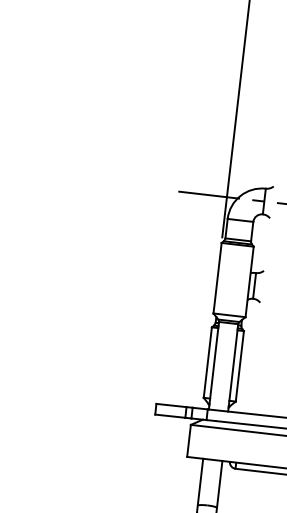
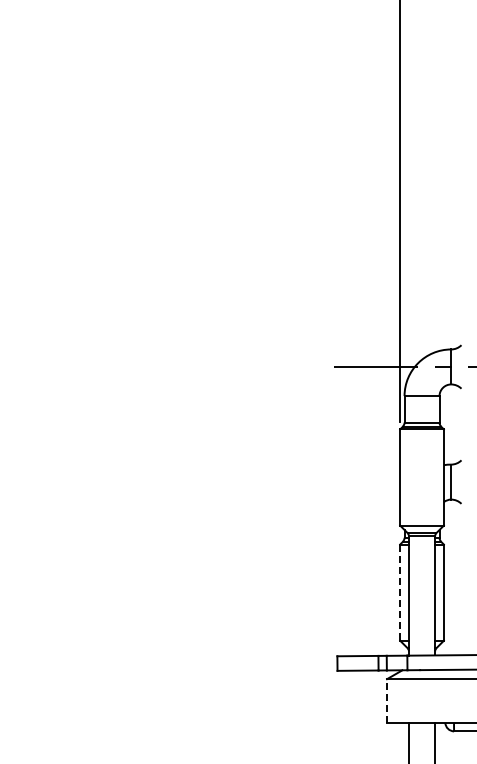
line: (207, 363) -> (400, 593), solid -> dashed
line: (189, 441) -> (387, 701), solid -> dashed

